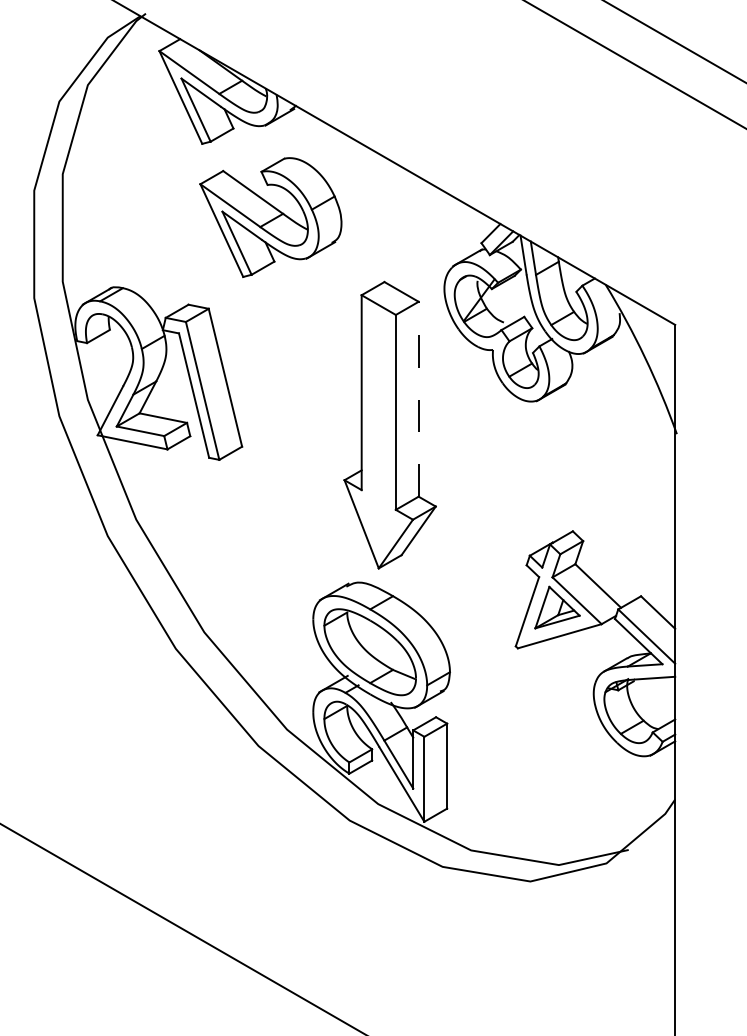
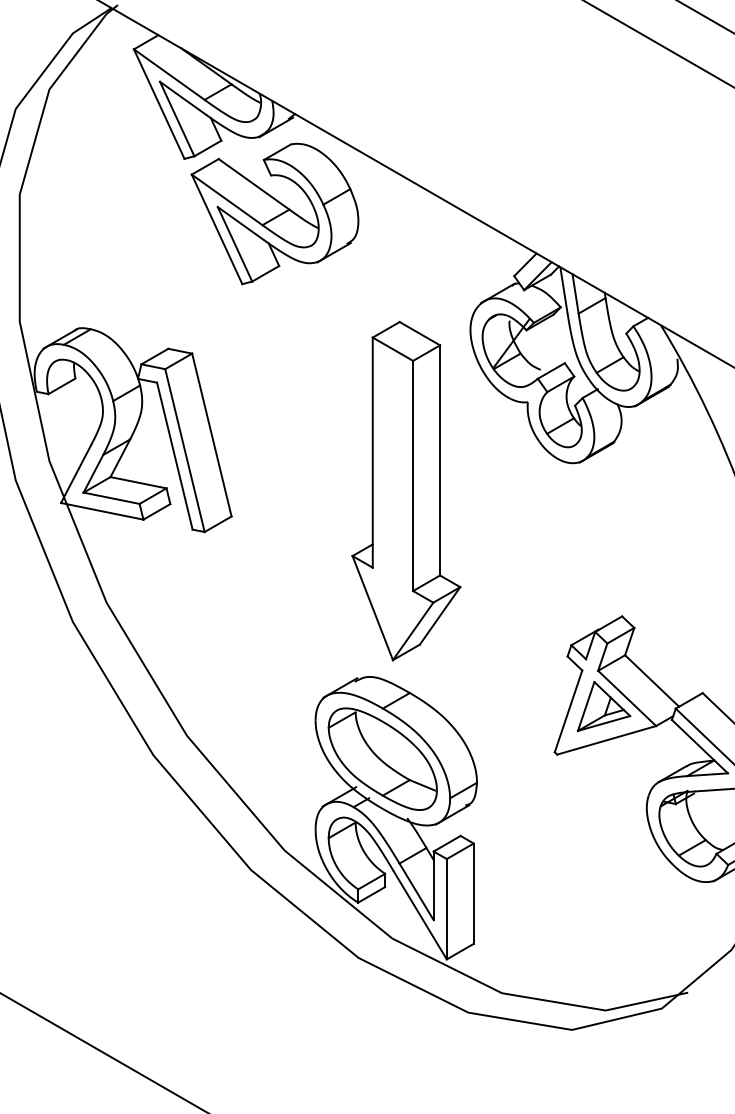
part: (270, 217) -> (274, 213), moved
line: (418, 398) -> (439, 459), dashed -> solid

